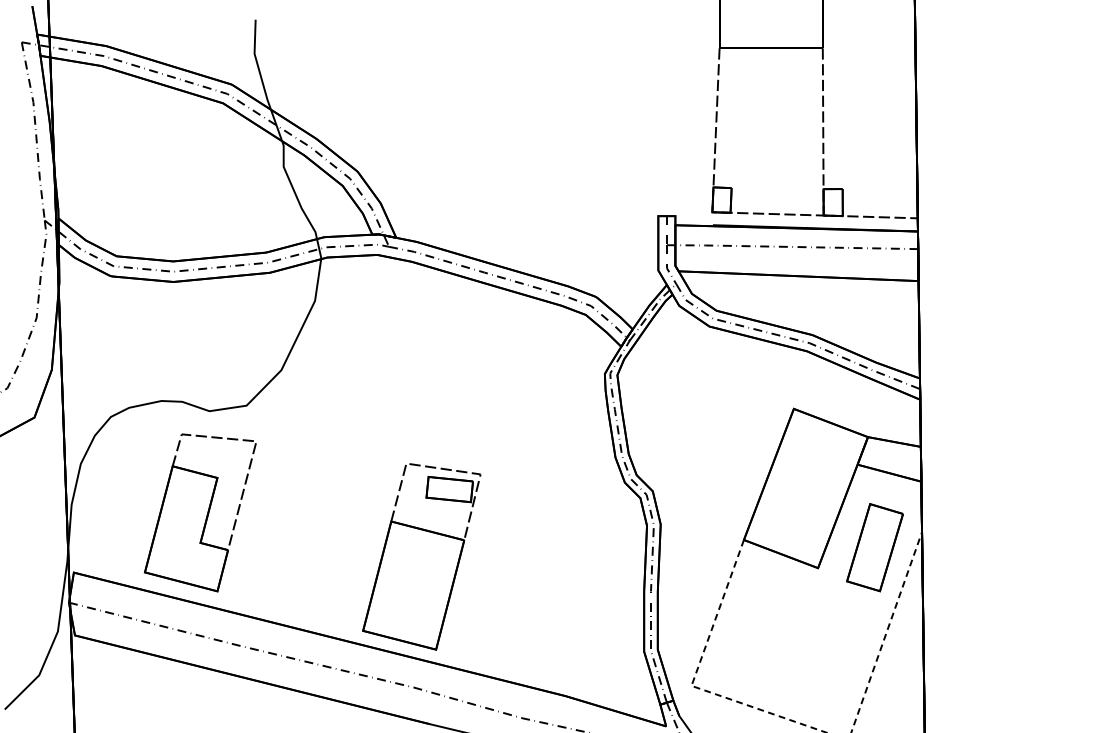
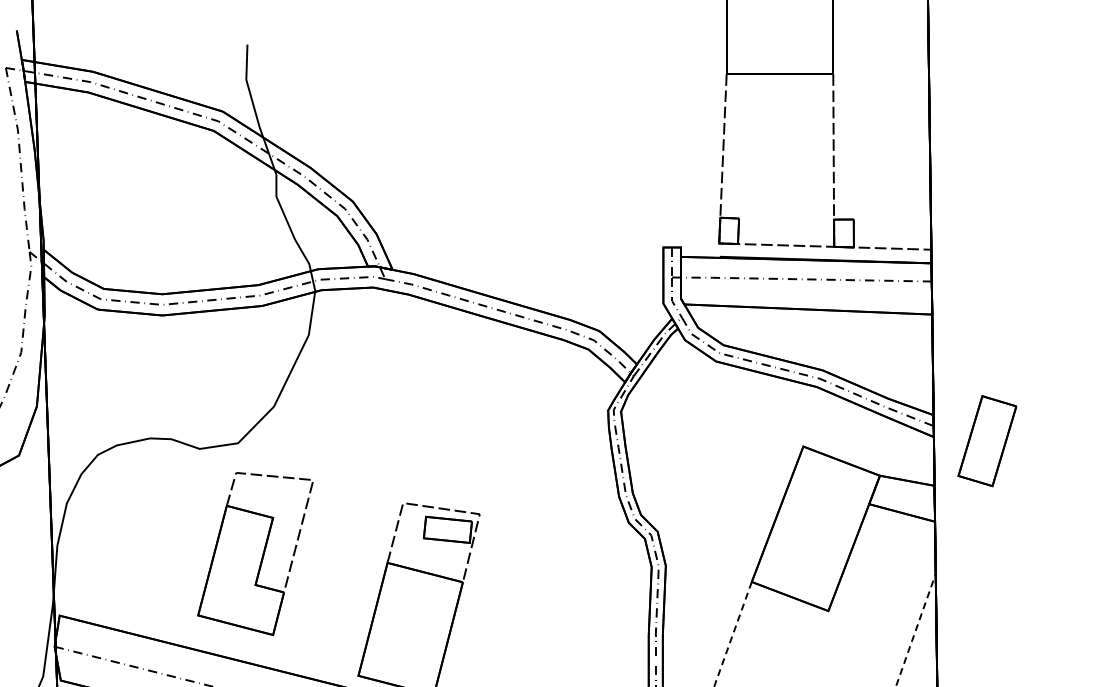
part: (199, 512) -> (254, 553), moved
part: (874, 547) -> (986, 440), moved

